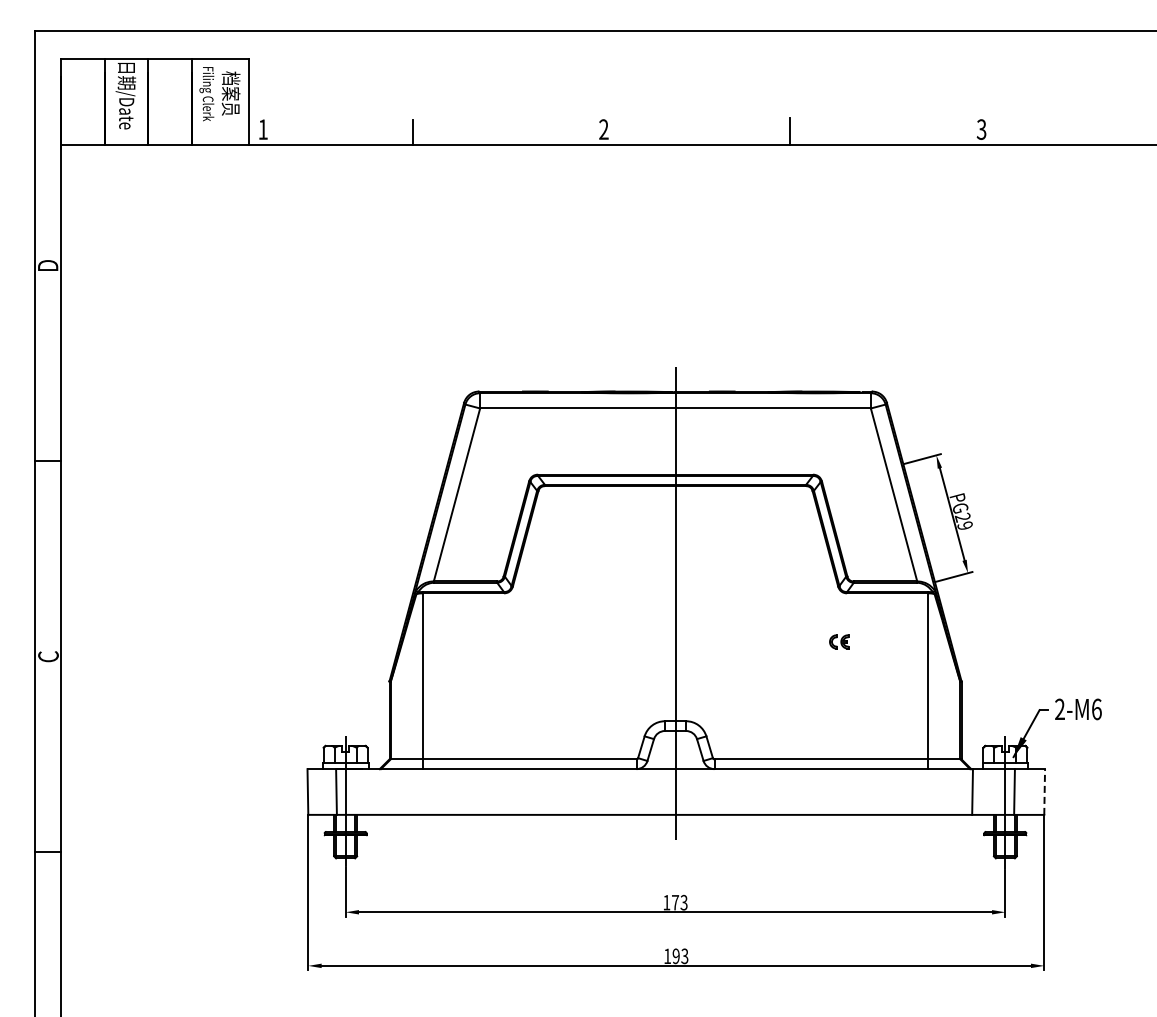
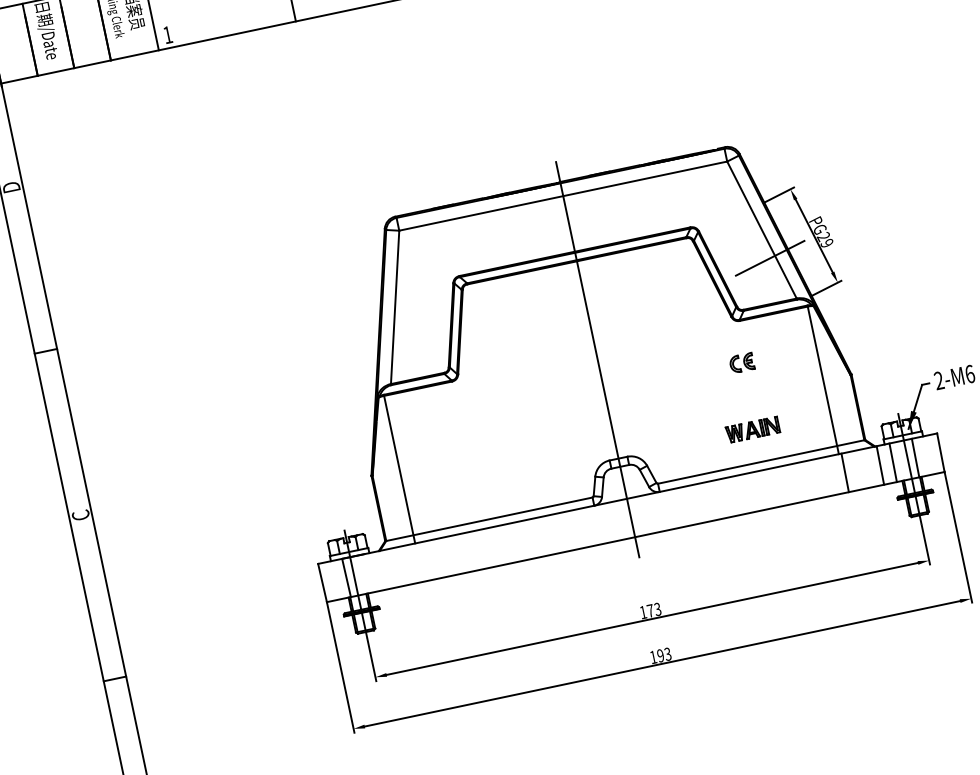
line: (896, 529) -> (770, 258), added
part: (839, 641) -> (742, 362), size x1.43
part: (835, 720) -> (752, 429), added
line: (930, 791) -> (844, 472), added
line: (987, 791) -> (892, 462), added
line: (1044, 792) -> (940, 453), dashed -> solid

